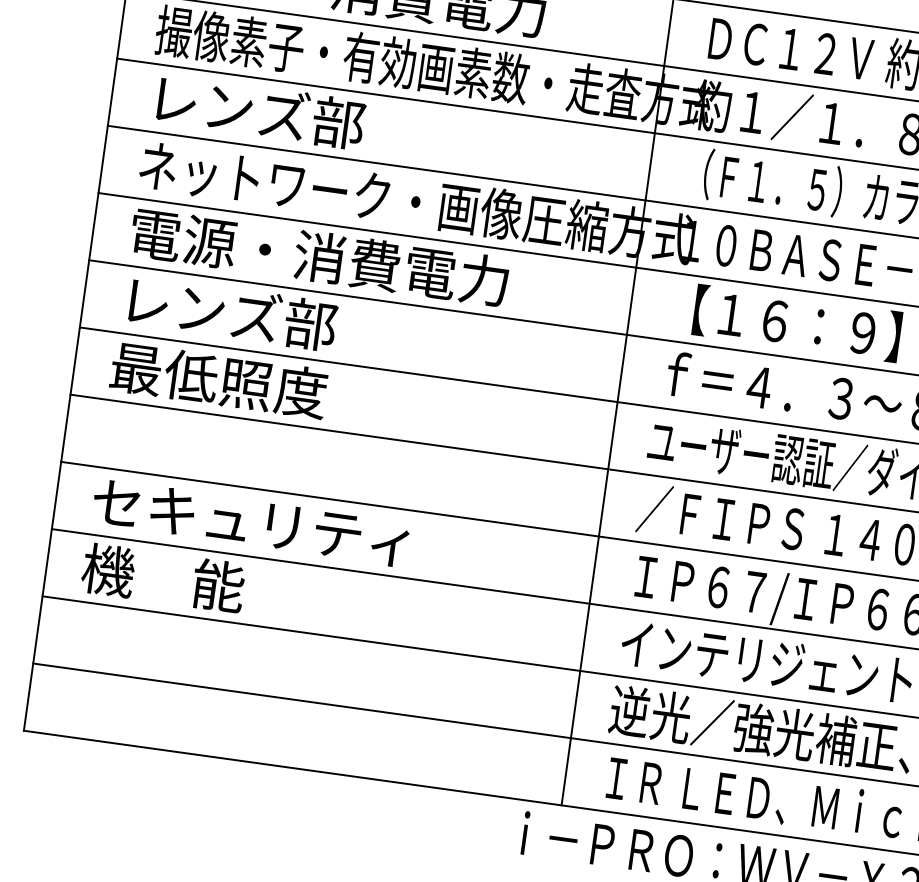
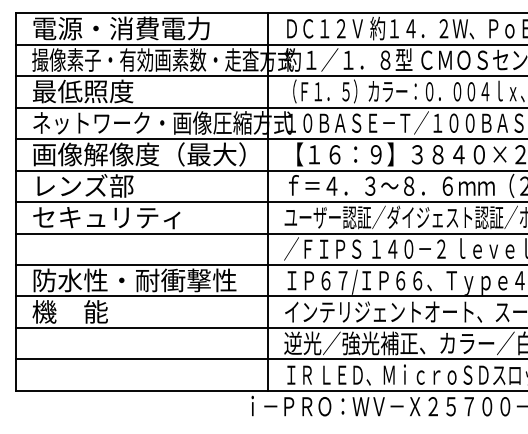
text: (257, 111) -> (83, 91), レンズ部 -> 最低照度
text: (357, 262) -> (139, 154), 電源・消費電力 -> 画像解像度（最大）
text: (268, 387) -> (106, 217), 最低照度 -> セキュリティ
text: (309, 530) -> (134, 280), セキュリティ -> 防水性・耐衝撃性

